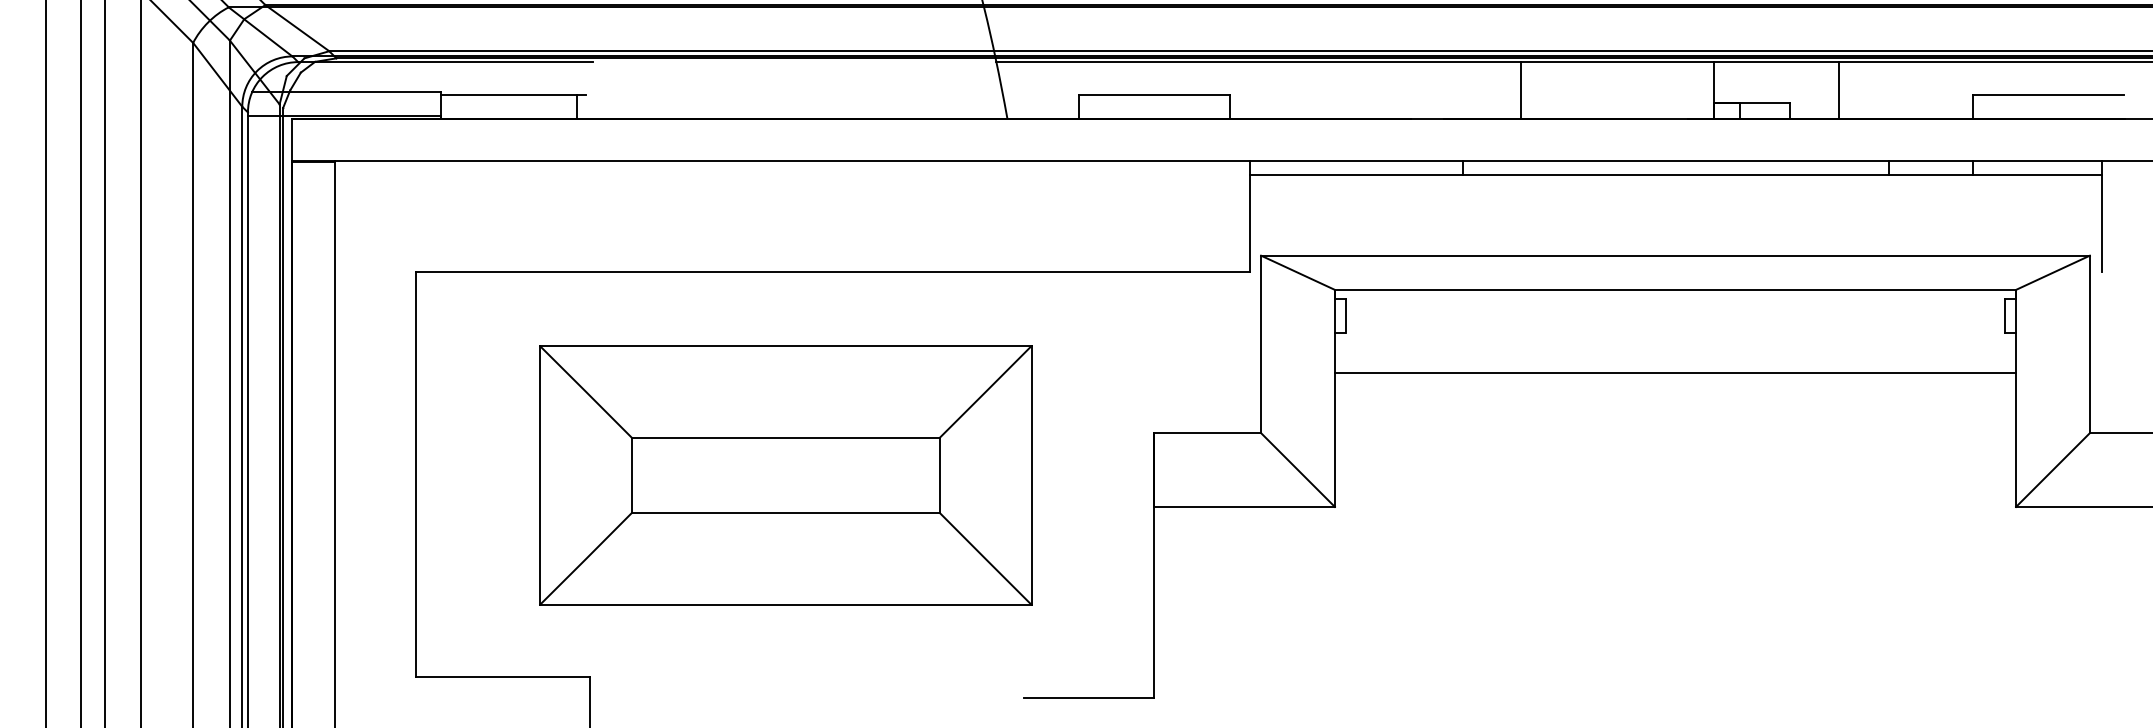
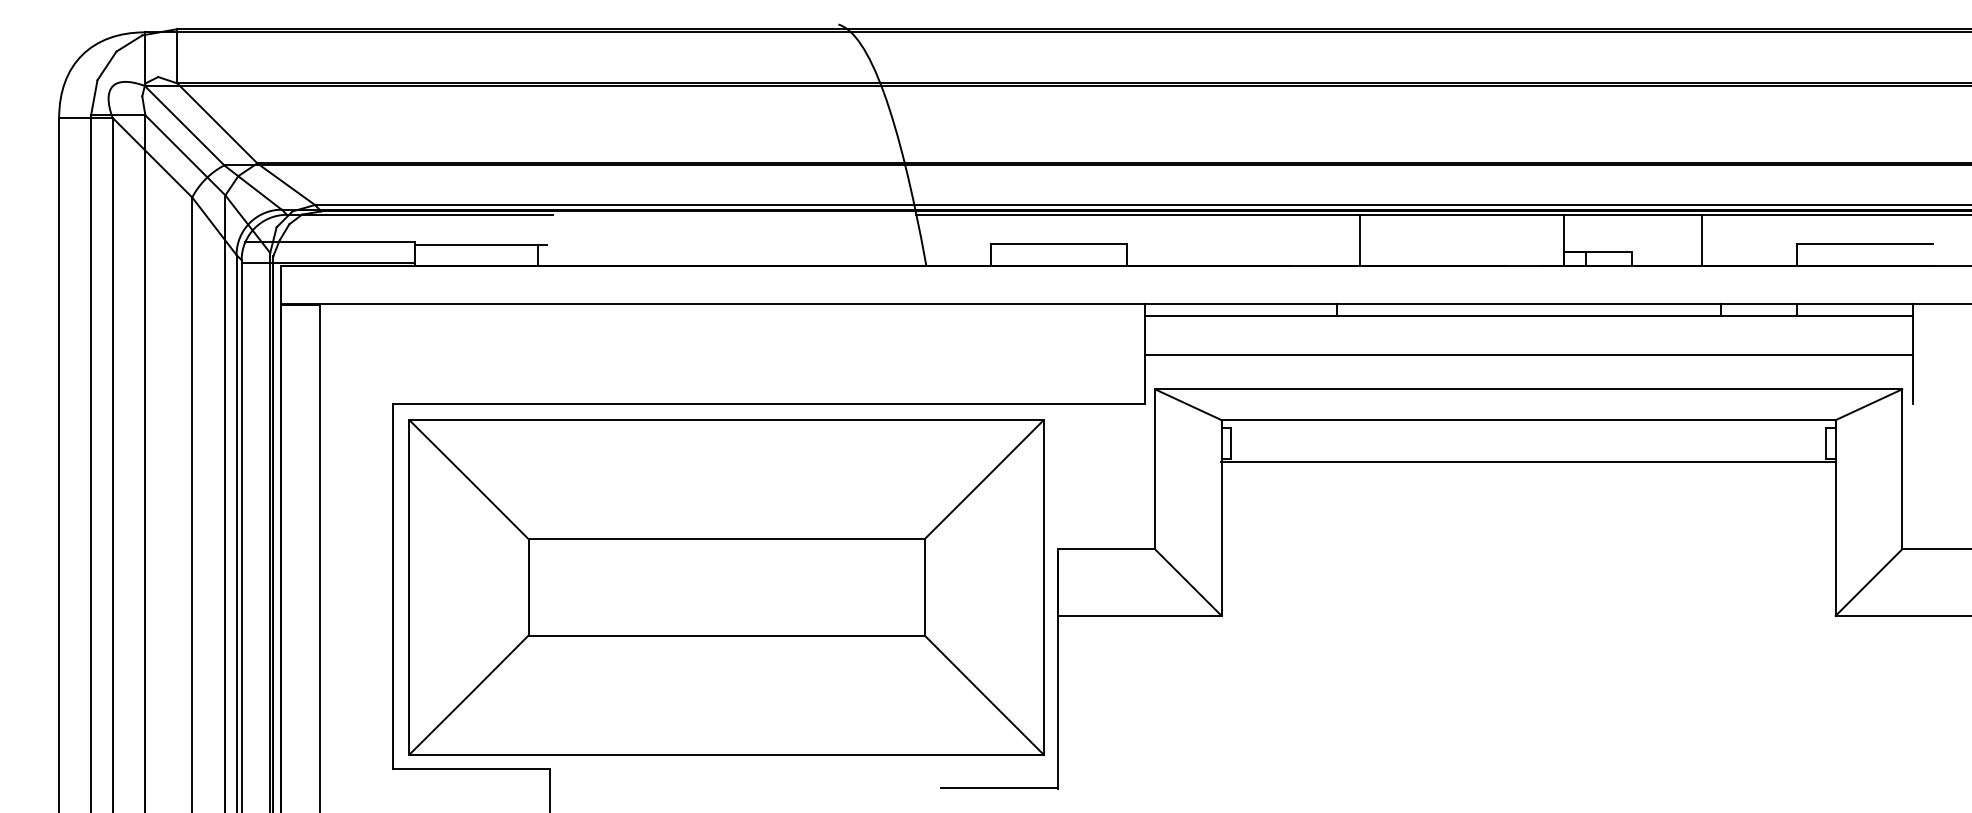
line: (1521, 89) -> (1359, 239), moved
line: (1838, 89) -> (1701, 239), moved
line: (1675, 217) -> (1528, 354), added
line: (1675, 373) -> (1528, 462), moved
part: (785, 475) -> (726, 587), size x1.43

